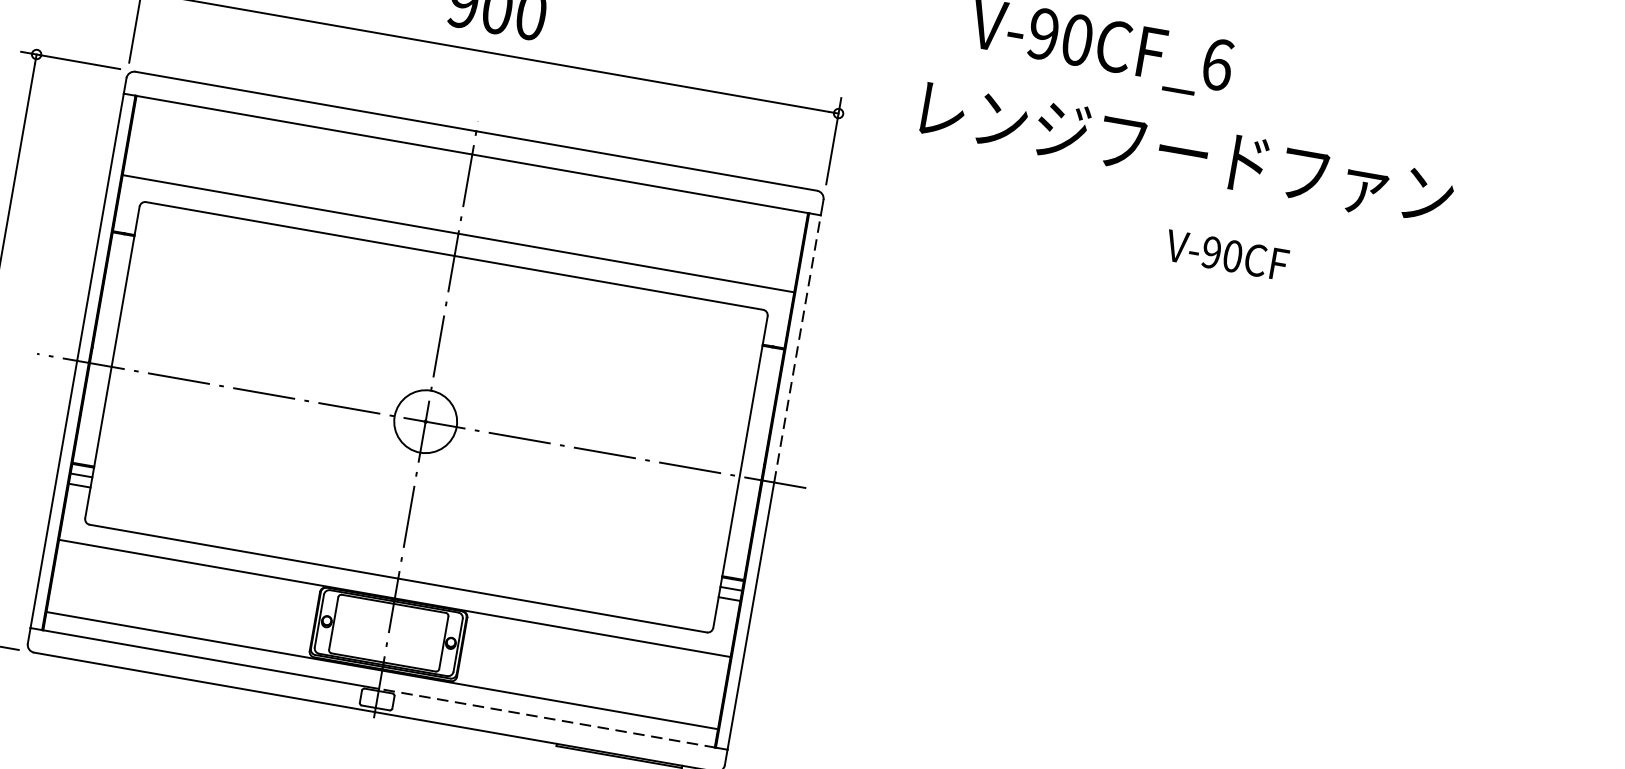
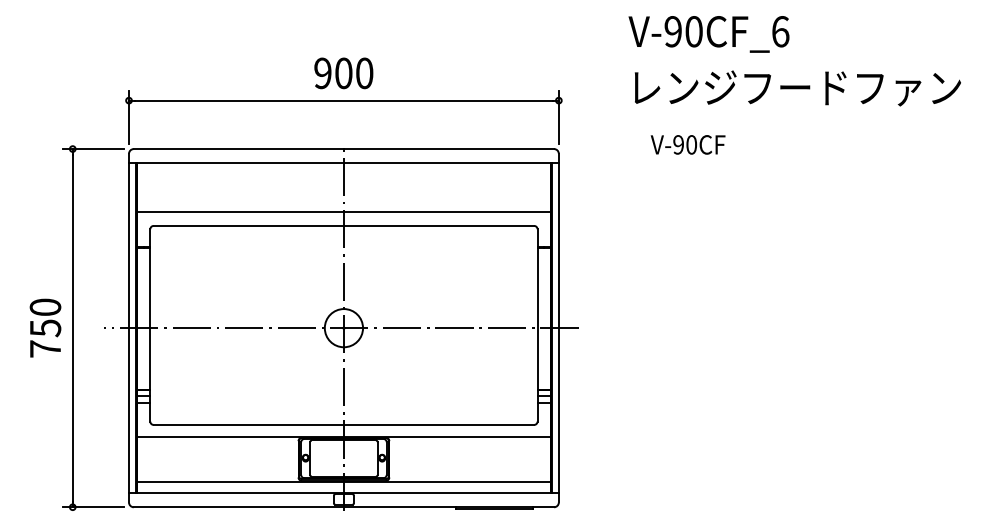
text: (1186, 154) -> (797, 88), moved
text: (1226, 254) -> (687, 144), moved
line: (797, 348) -> (558, 245), dashed -> solid
line: (547, 717) -> (447, 492), dashed -> solid

